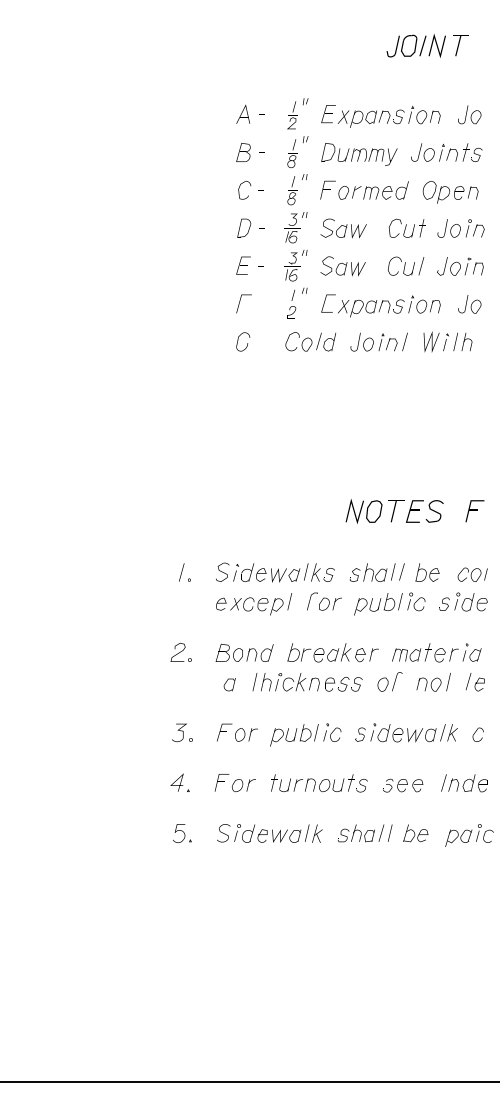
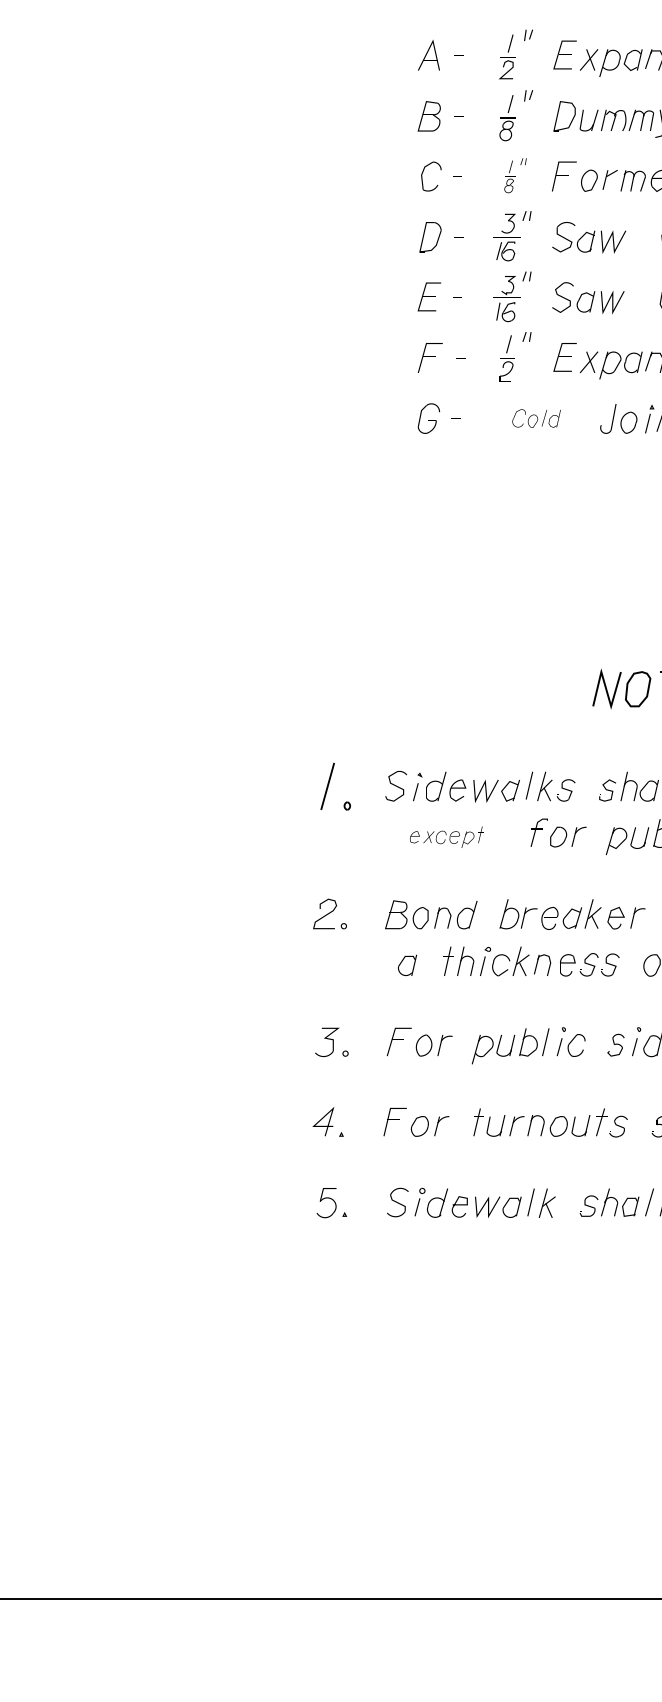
part: (297, 189) -> (515, 175), size x0.7
part: (310, 341) -> (536, 417), size x0.6
part: (184, 572) -> (335, 786), size x1.6
part: (253, 604) -> (445, 837), size x0.6

